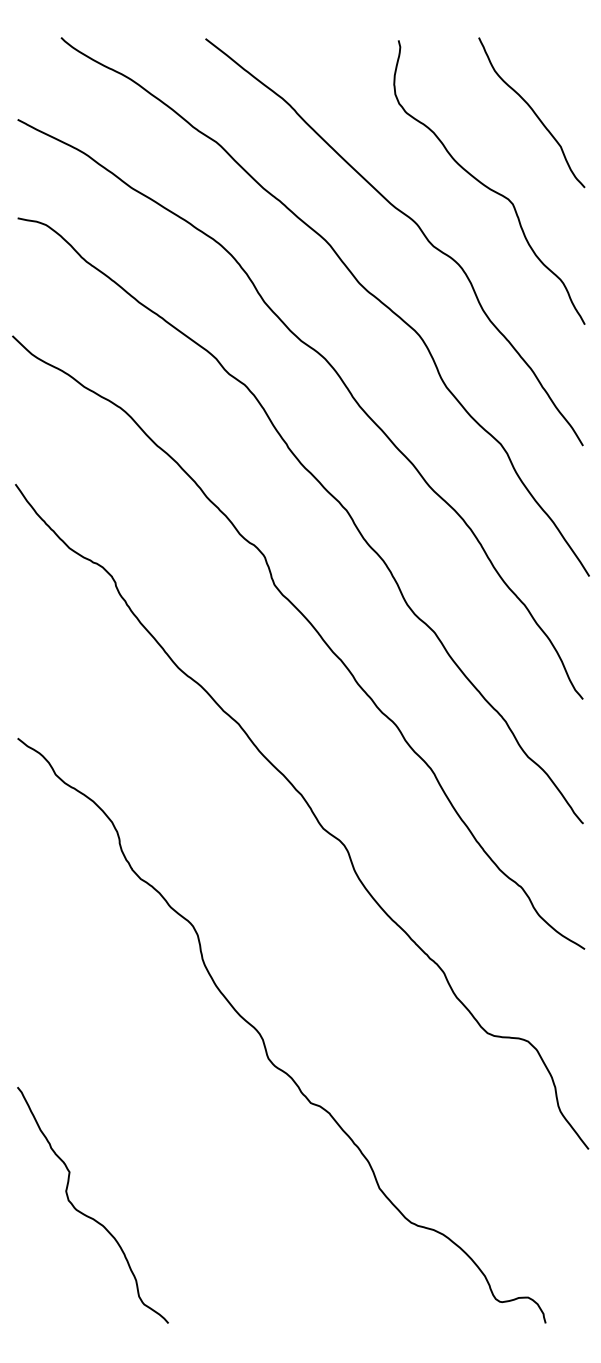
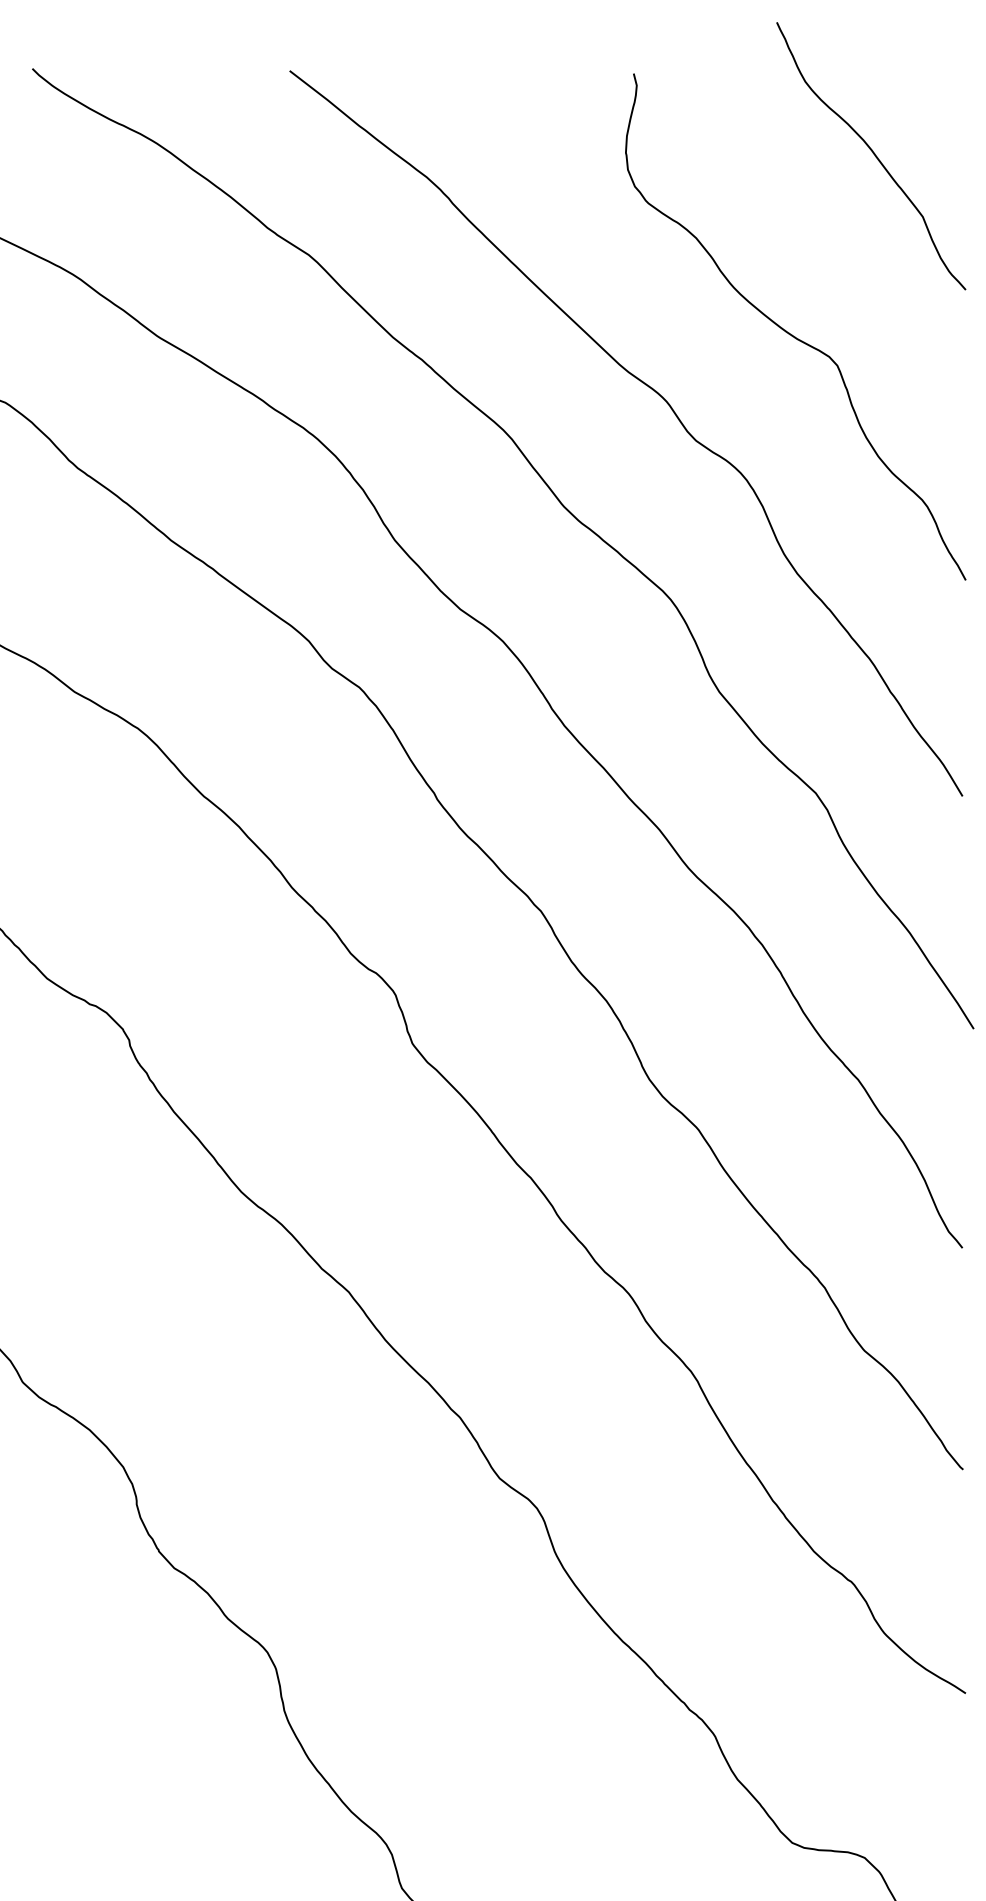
curve: (532, 111) -> (872, 154), moved

